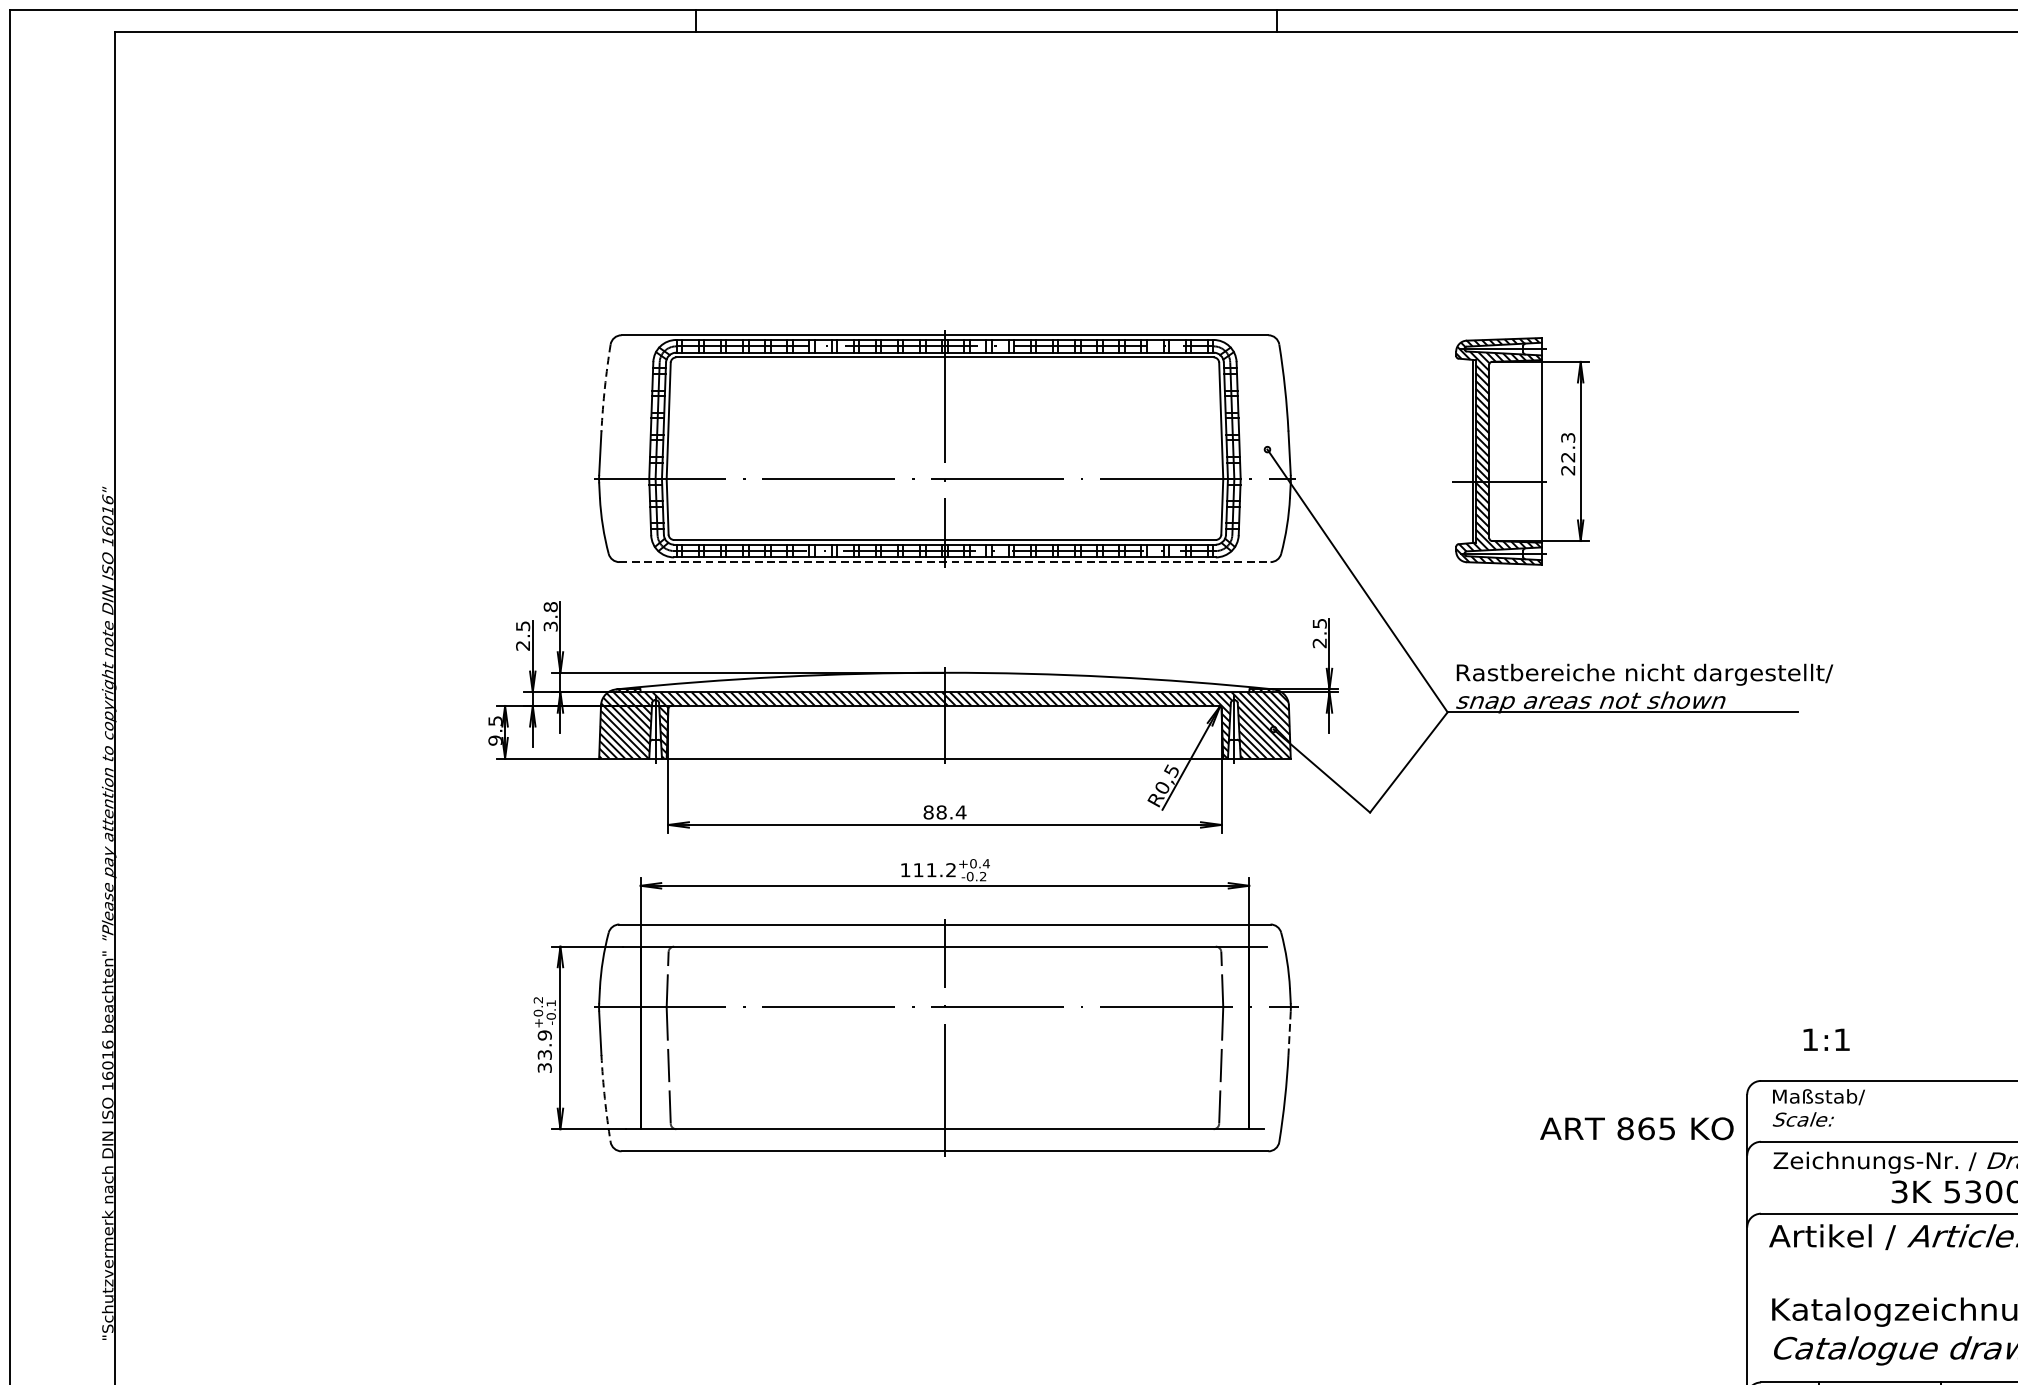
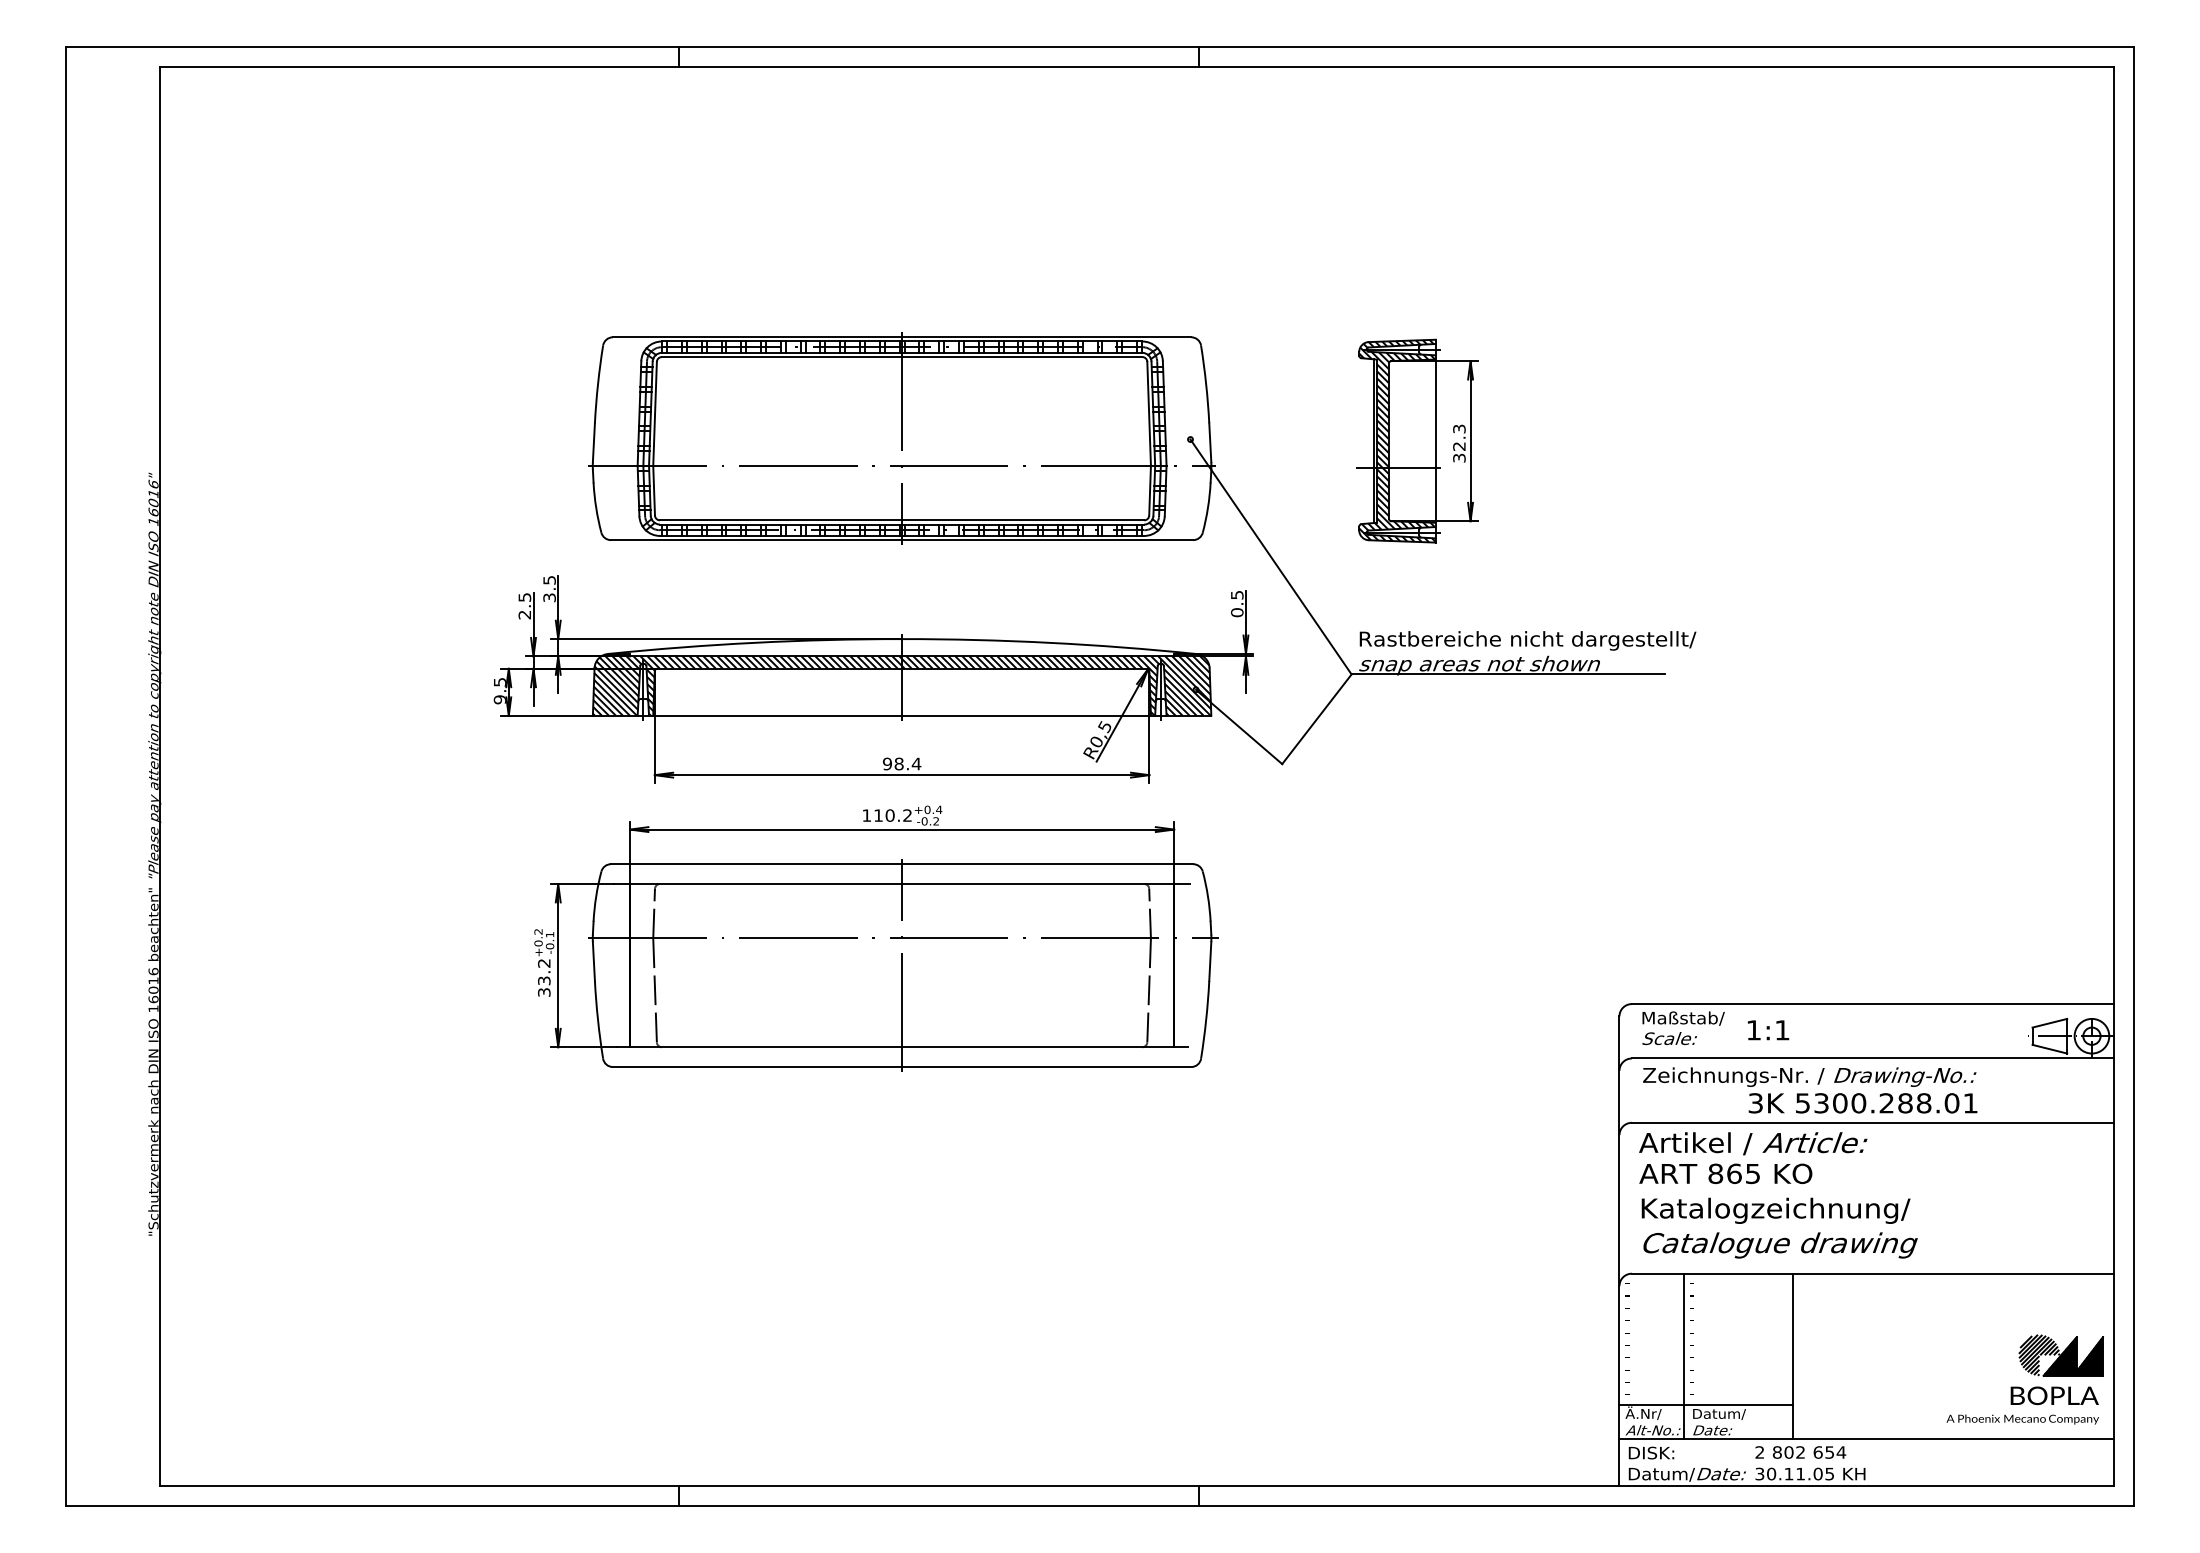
arc: (605, 388) -> (598, 384), dashed -> solid
text: (1568, 469) -> (1459, 457), 22.3 -> 32.3
line: (945, 562) -> (902, 540), dashed -> solid
text: (550, 606) -> (549, 579), 3.8 -> 3.5
text: (1320, 643) -> (1237, 612), 2.5 -> 0.5
text: (928, 813) -> (887, 764), 88.4 -> 98.4
text: (930, 870) -> (889, 815), 111.2 -> 110.2
text: (545, 1034) -> (544, 962), 33.9 -> 33.2
line: (1289, 1034) -> (1210, 962), dashed -> solid
text: (1826, 1040) -> (1768, 1030), moved
arc: (605, 1098) -> (598, 1019), dashed -> solid
text: (1636, 1128) -> (1725, 1173), moved

